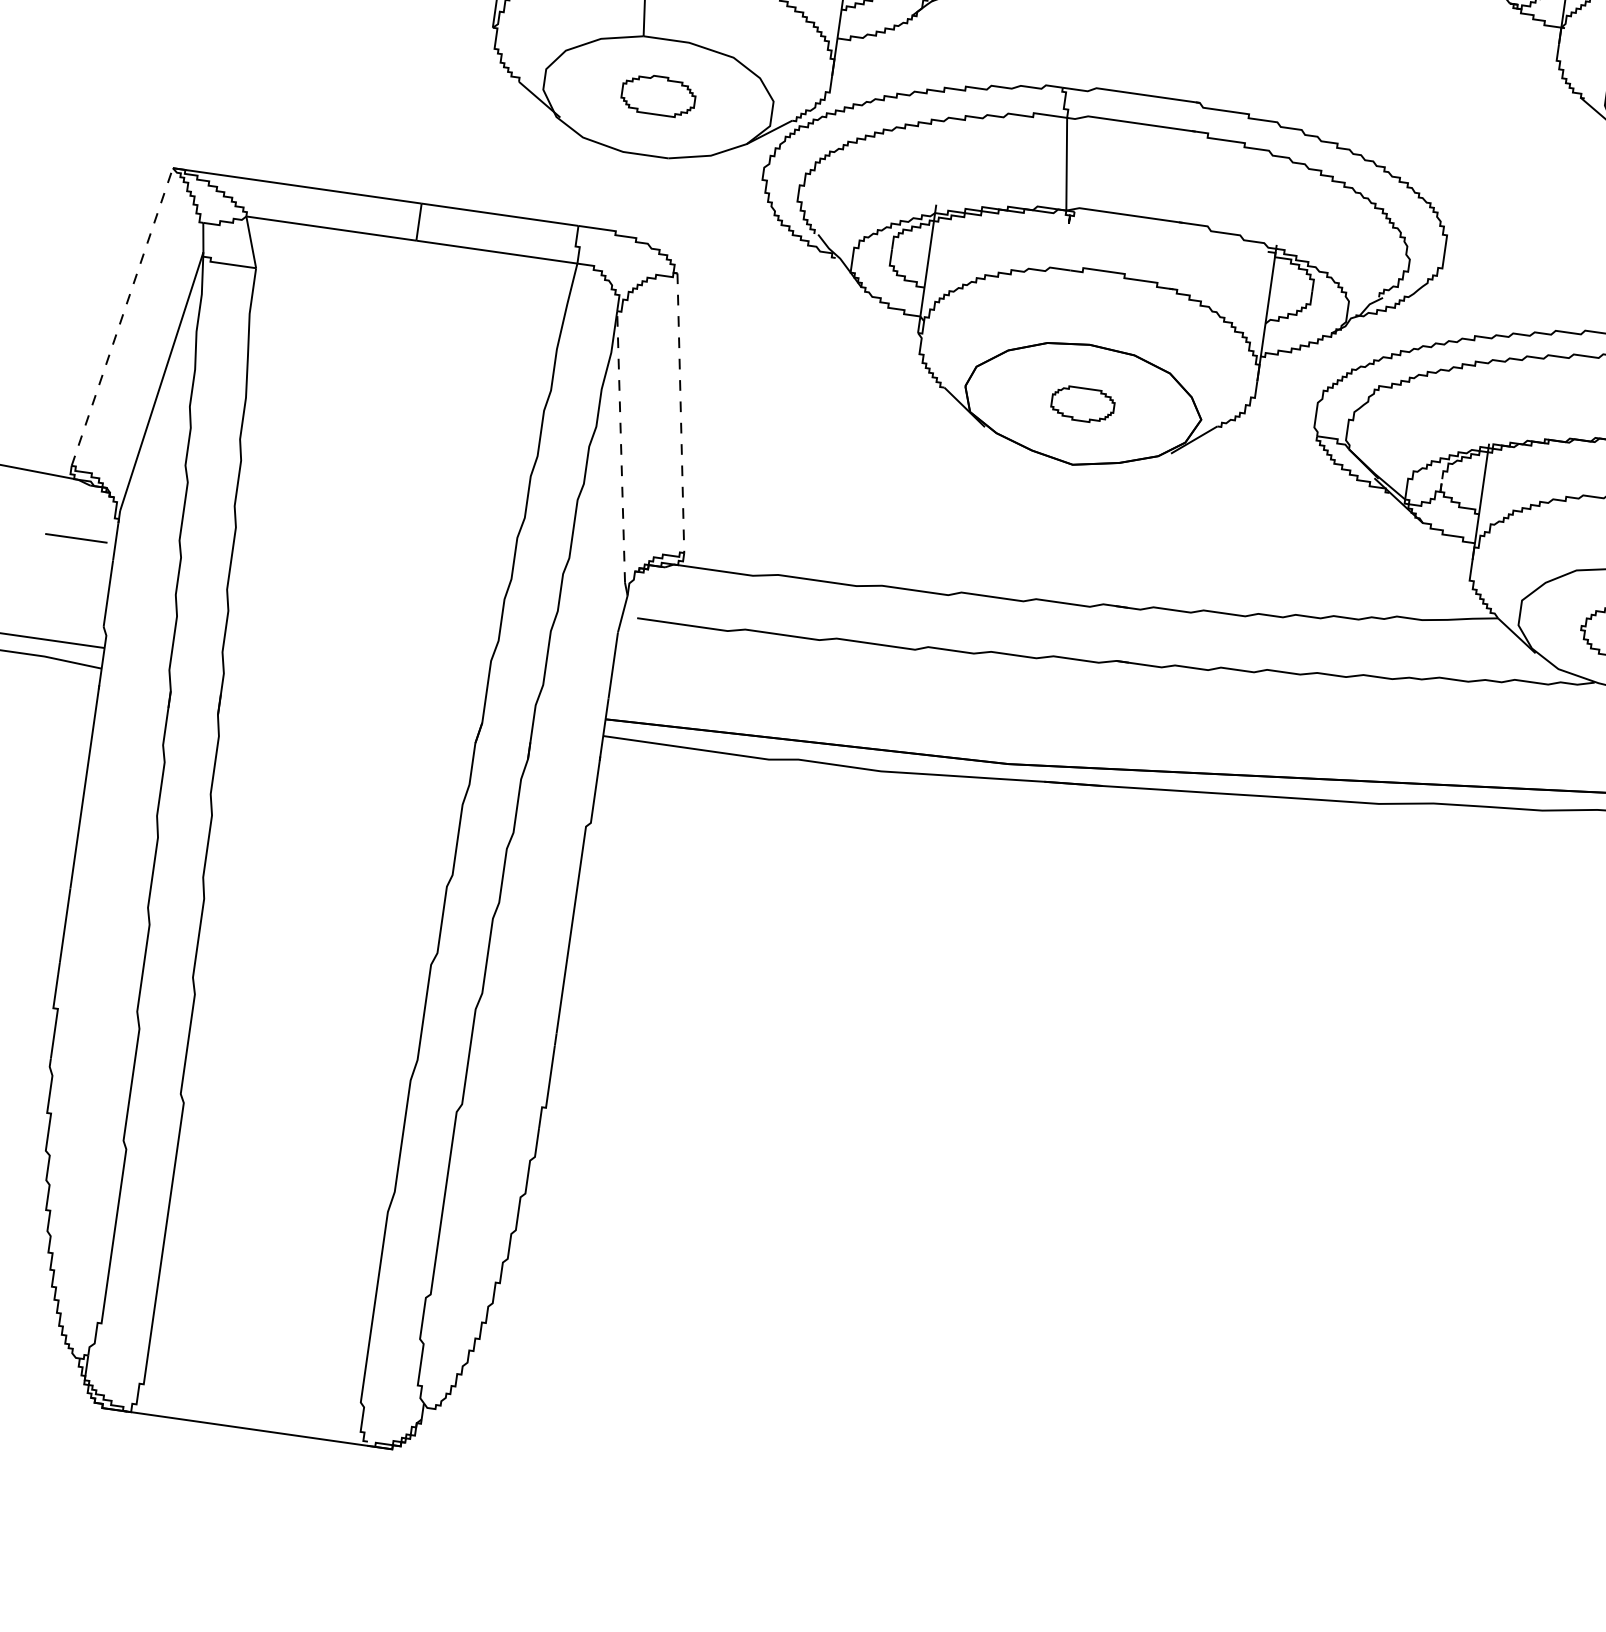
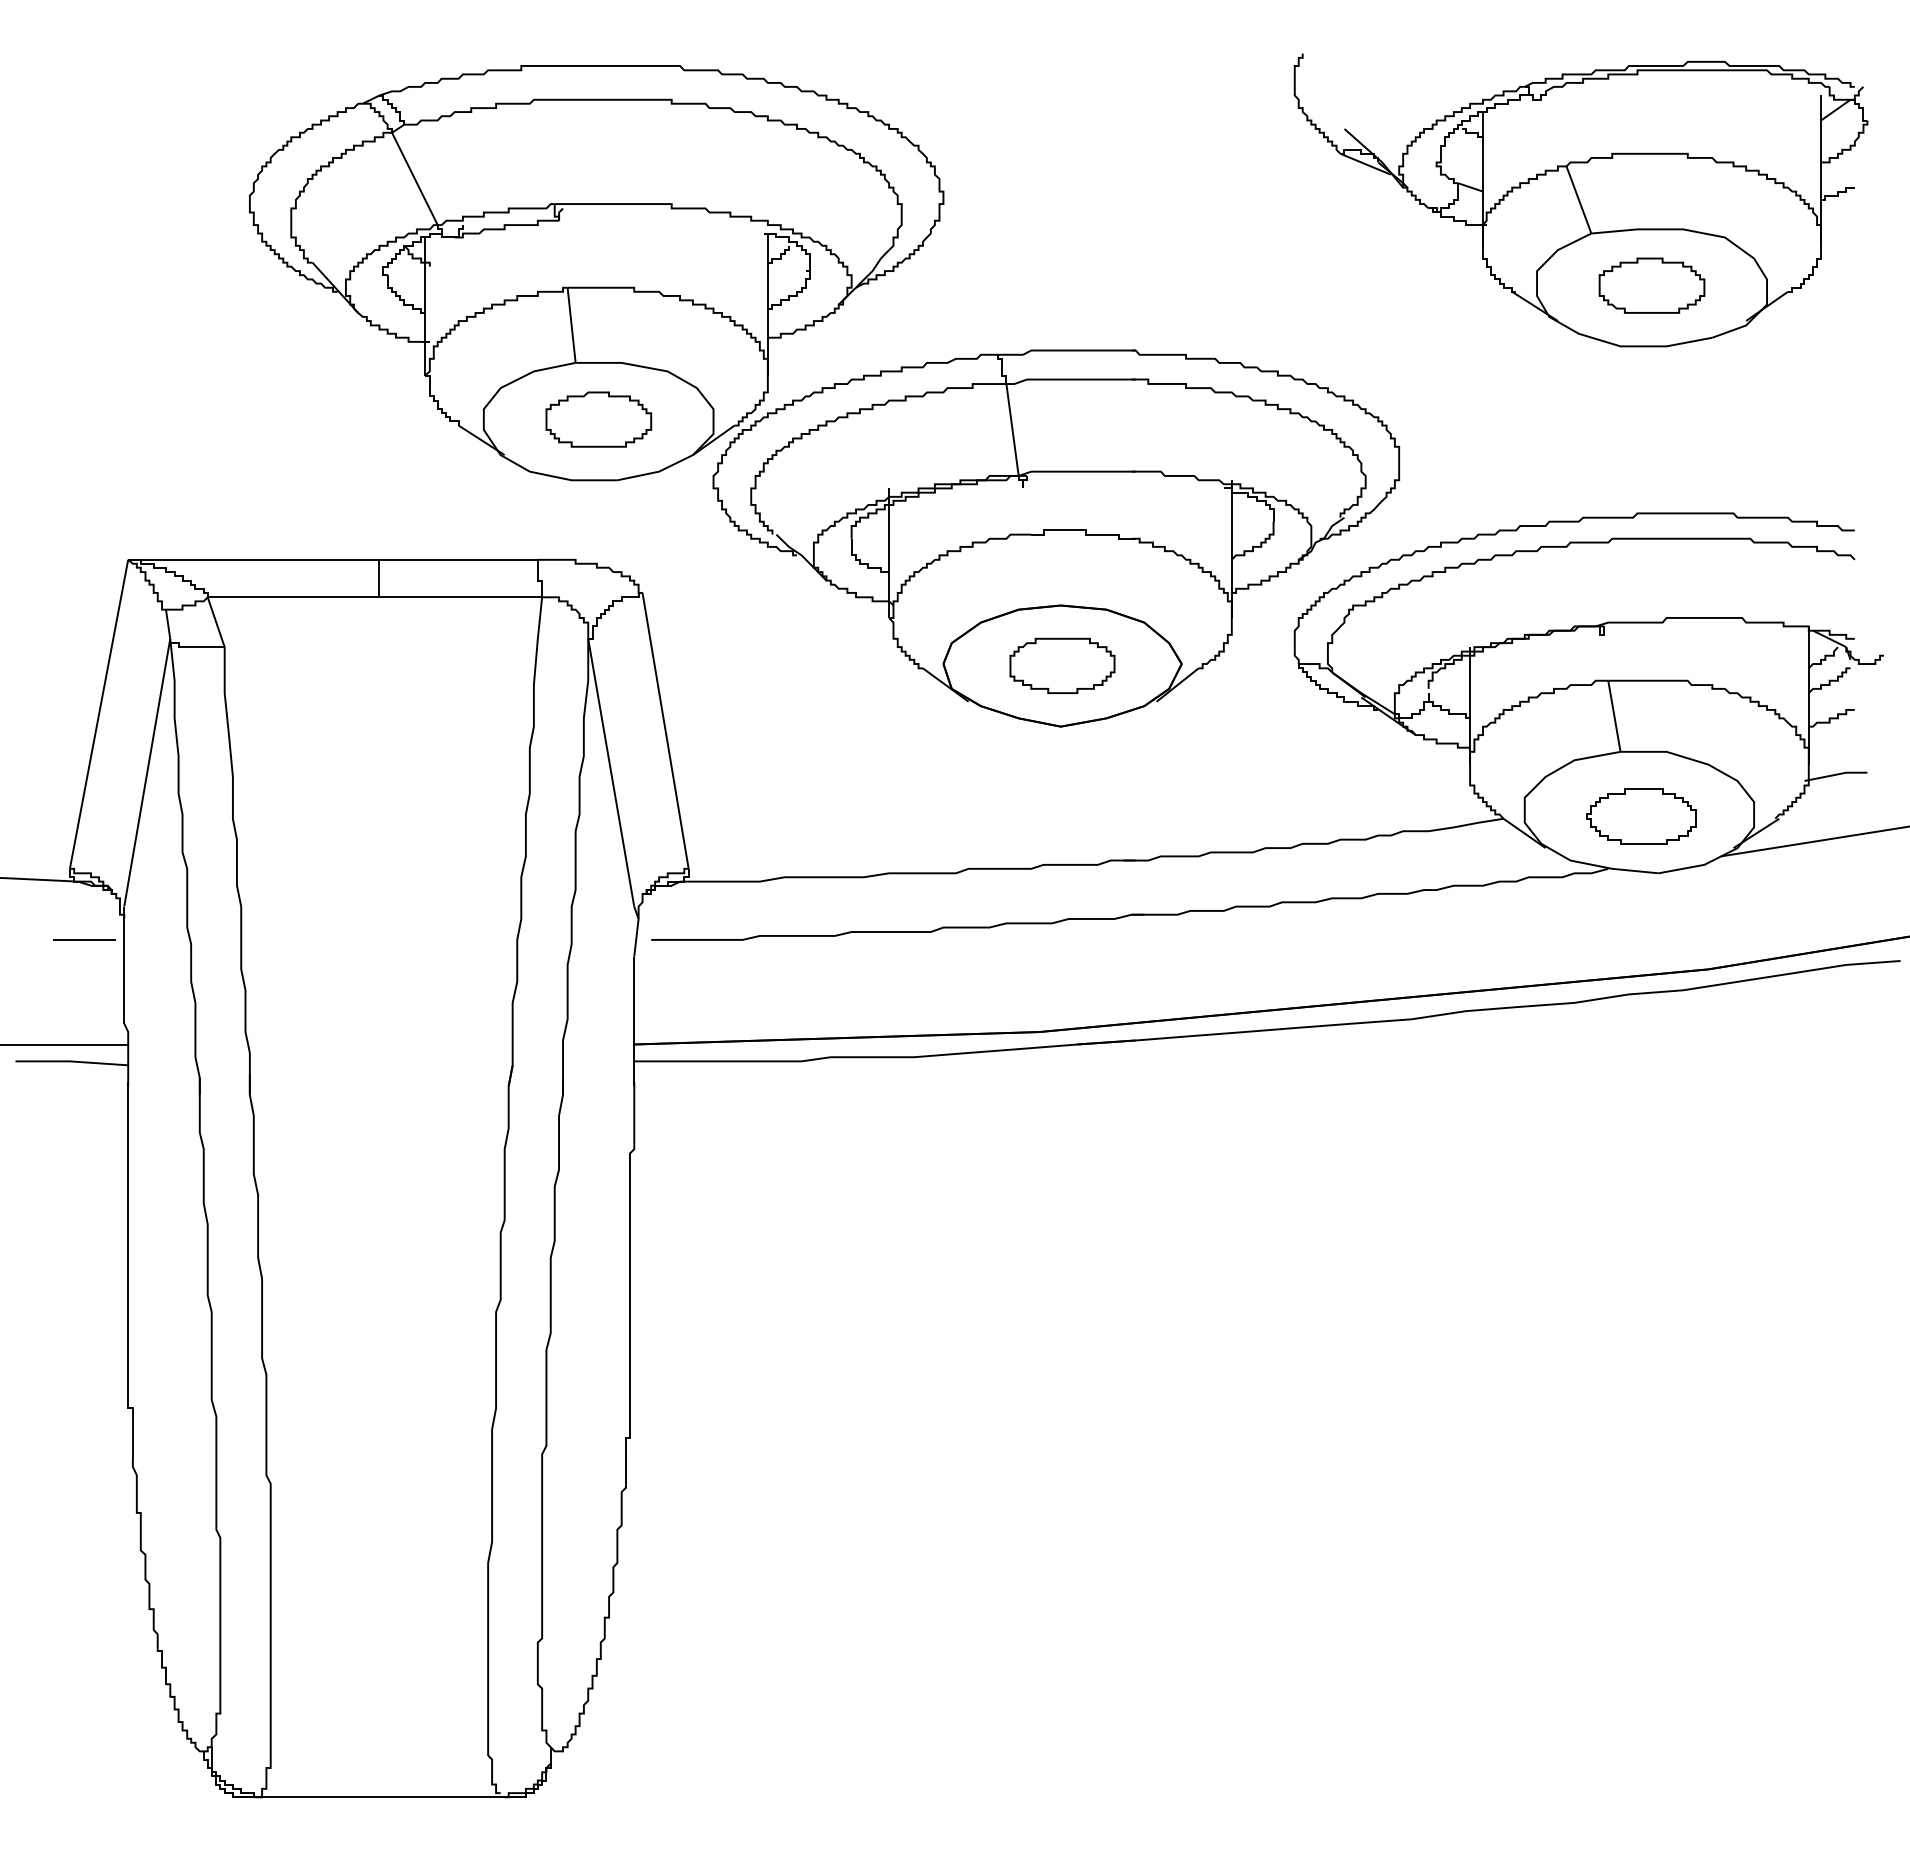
part: (658, 95) -> (598, 419), size x1.43
line: (122, 316) -> (99, 713), dashed -> solid
part: (1083, 404) -> (1062, 665), size x1.67
line: (680, 412) -> (665, 730), dashed -> solid
line: (621, 446) -> (611, 772), dashed -> solid

